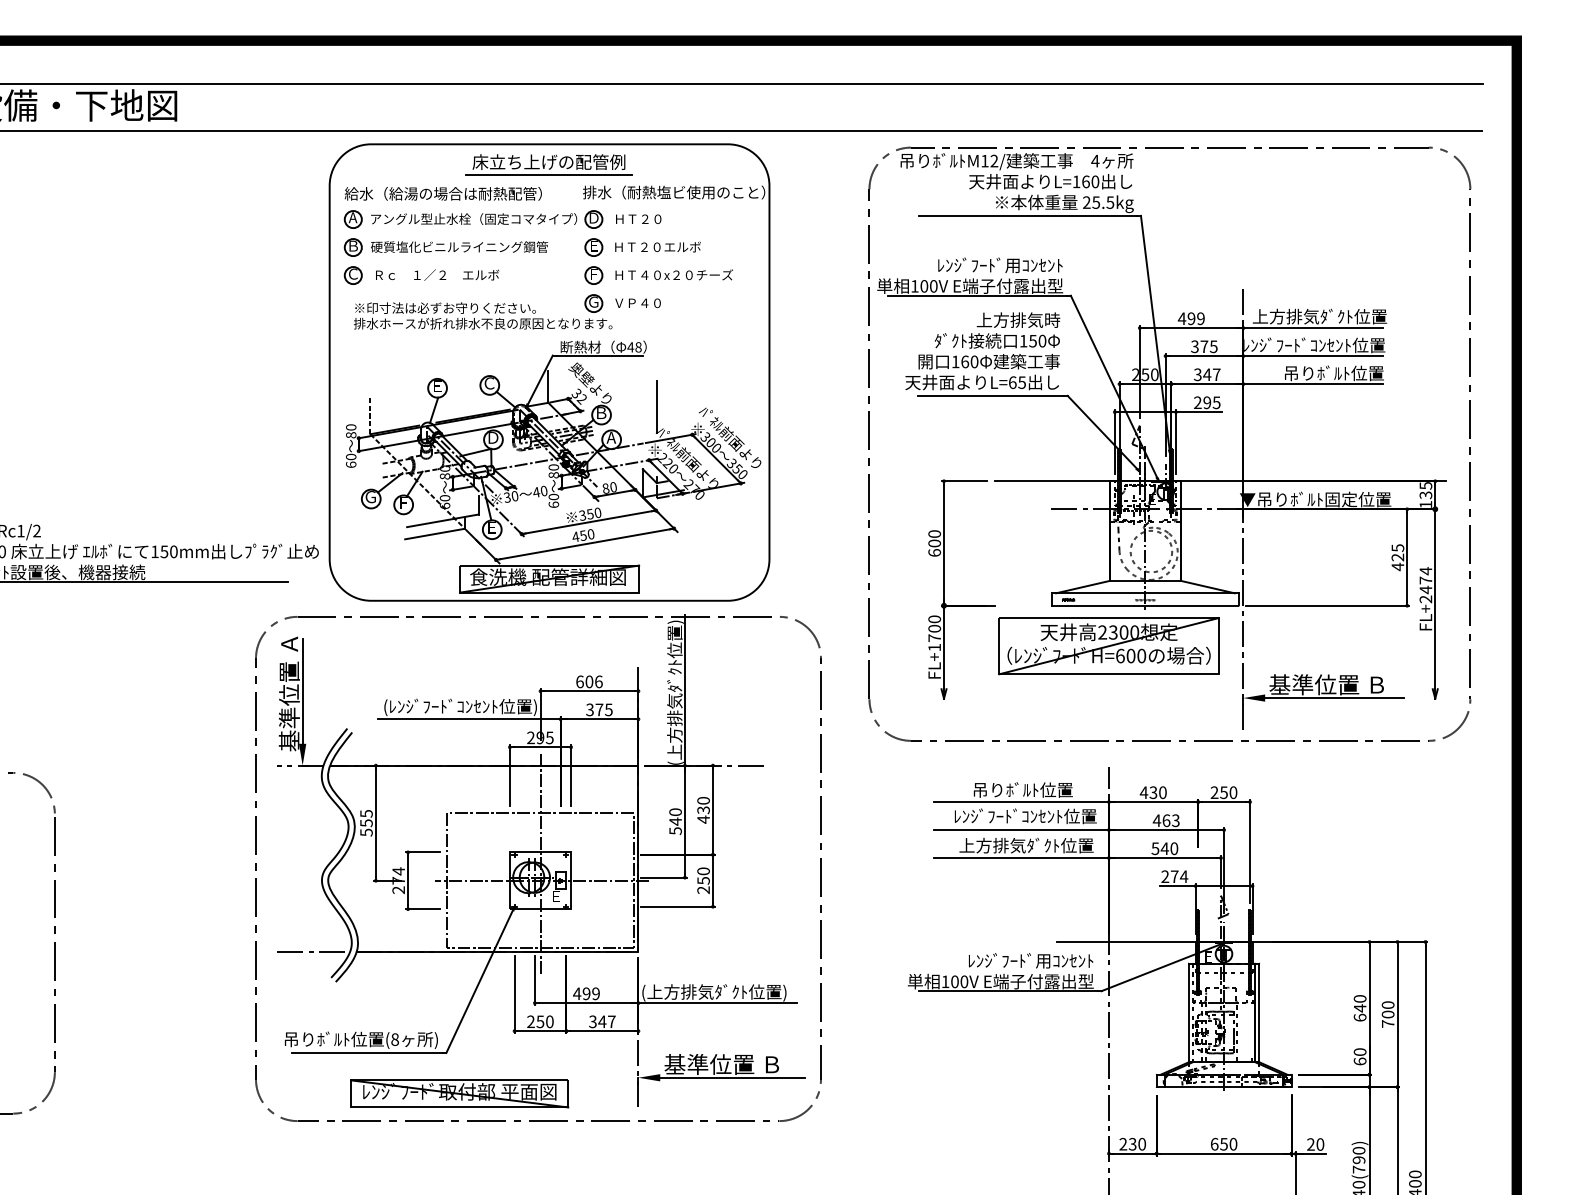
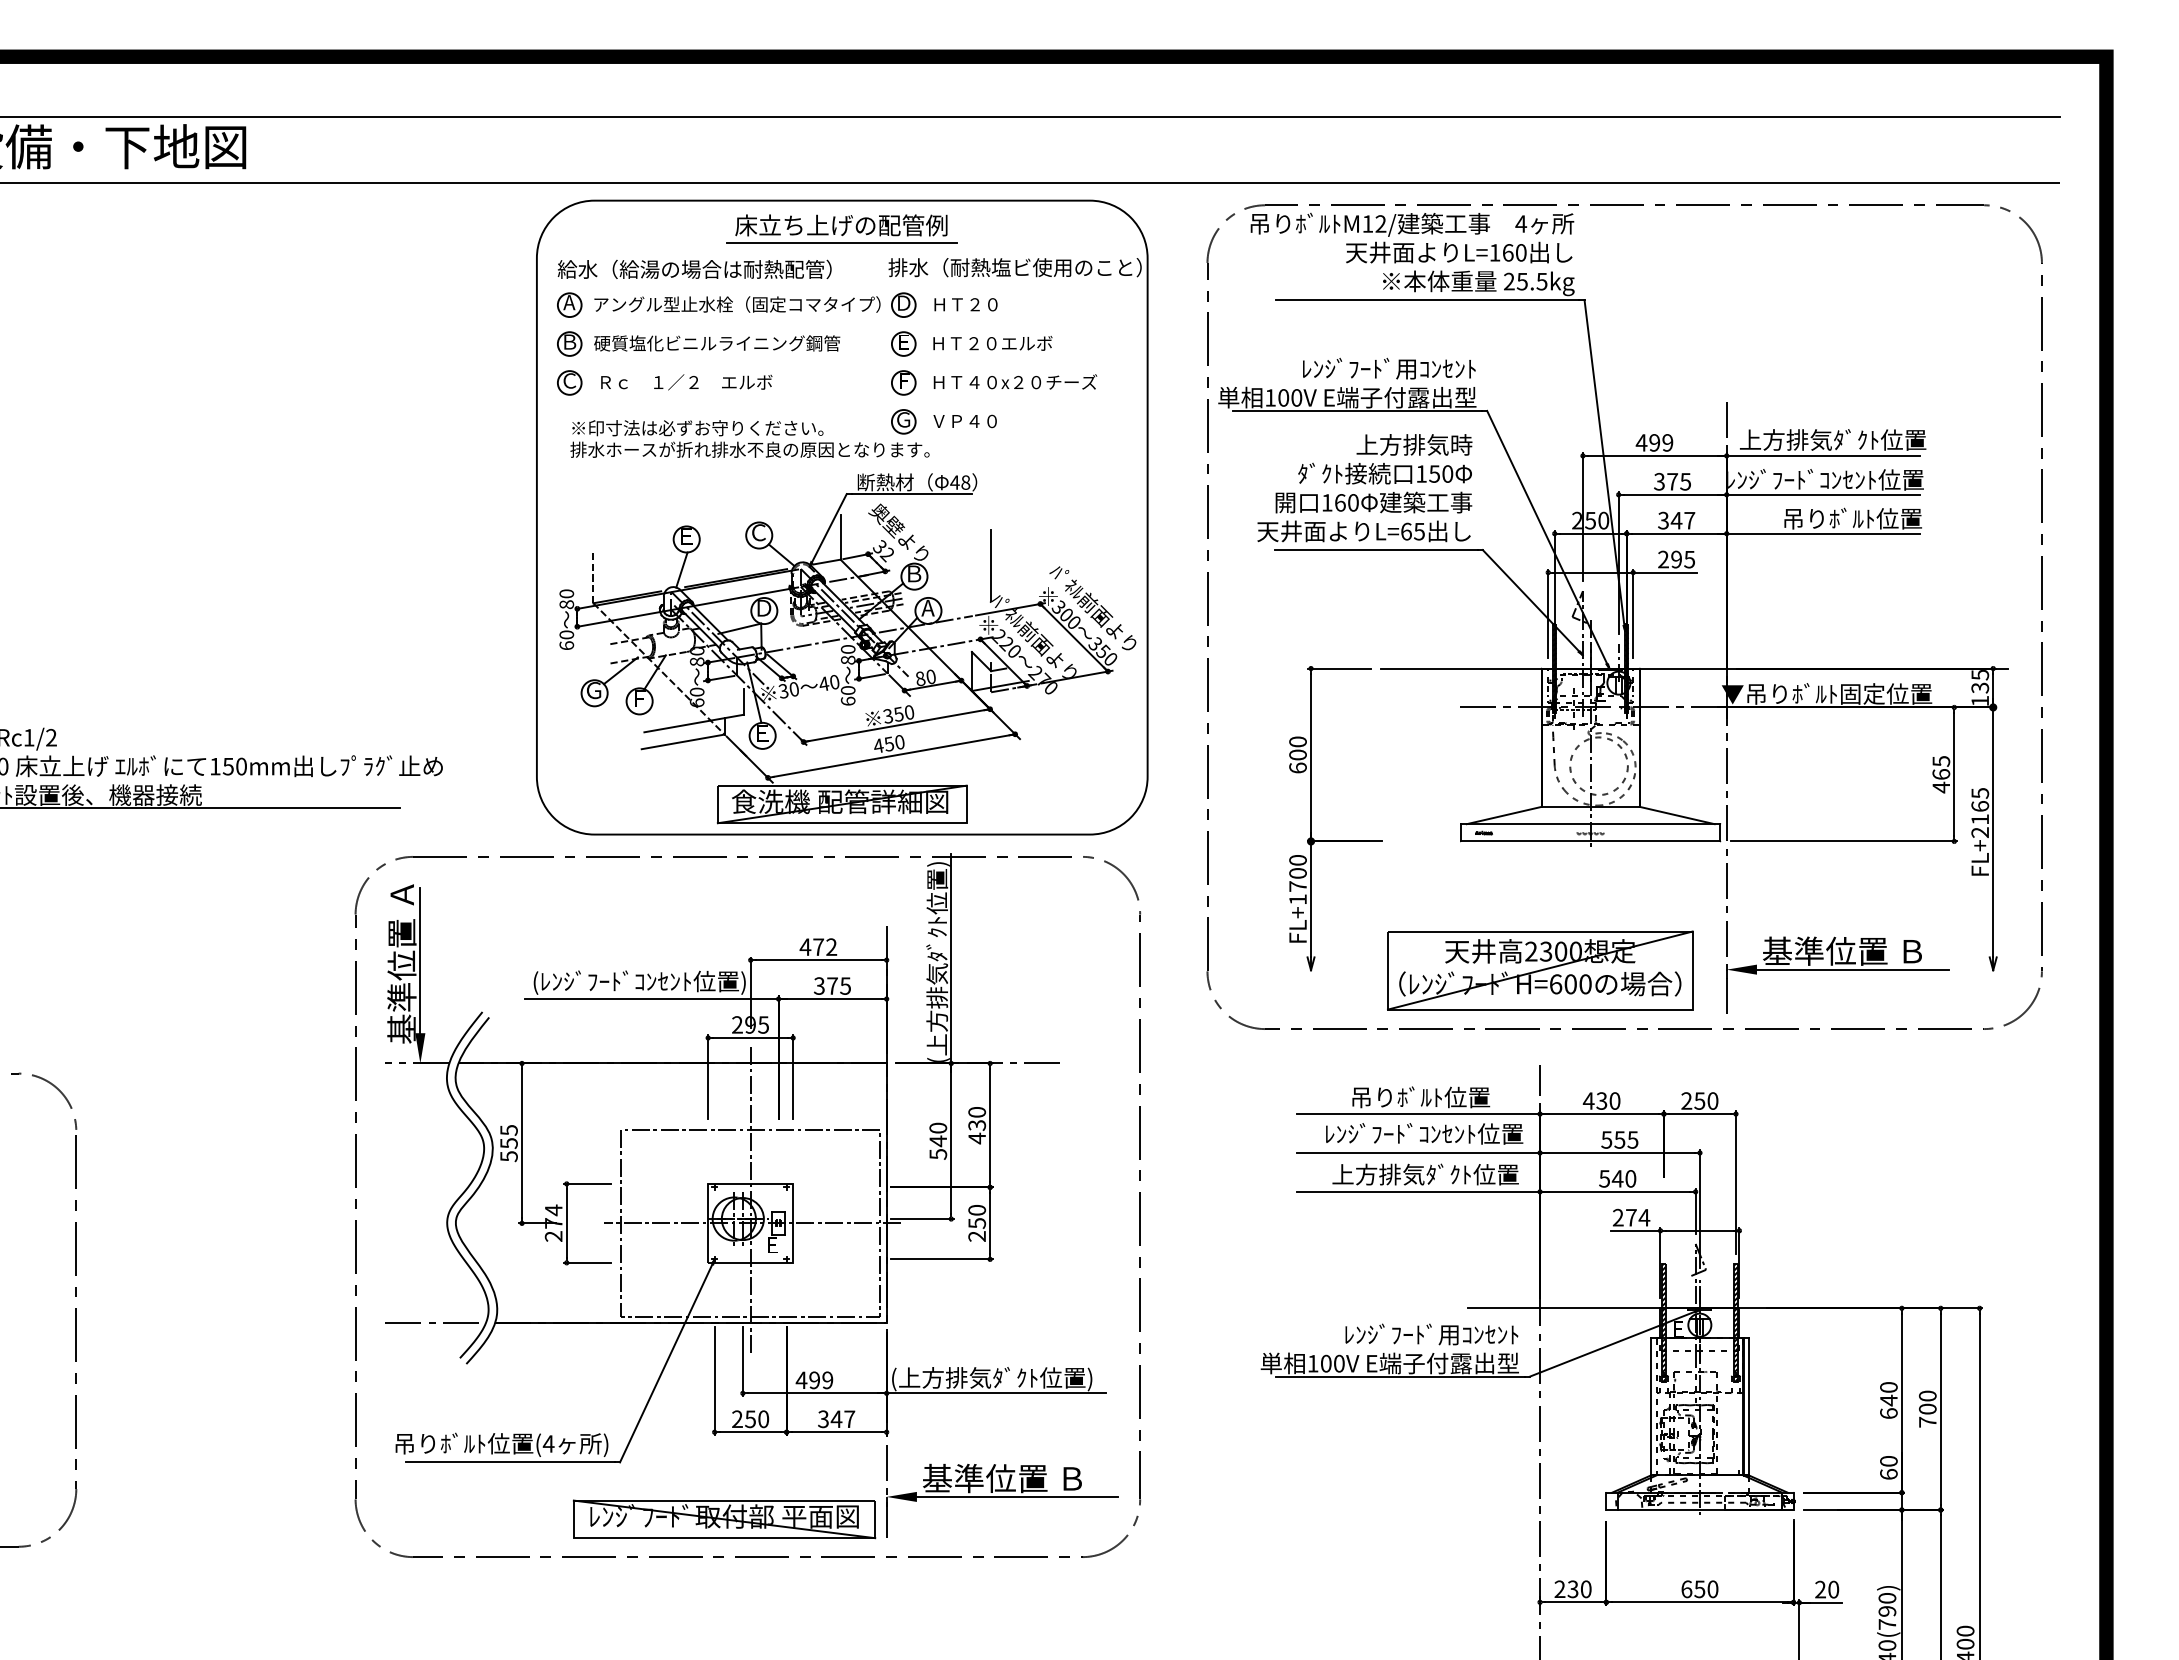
part: (549, 372) -> (842, 517), moved
text: (1398, 557) -> (1941, 774), 425 -> 465
text: (1426, 580) -> (1980, 806), FL+2474 -> FL+2165
part: (1109, 646) -> (1540, 970), moved
text: (589, 682) -> (818, 947), 606 -> 472
text: (1166, 820) -> (1619, 1139), 463 -> 555
text: (394, 1039) -> (548, 1443), (8 -> (4
part: (459, 1094) -> (724, 1519), moved

